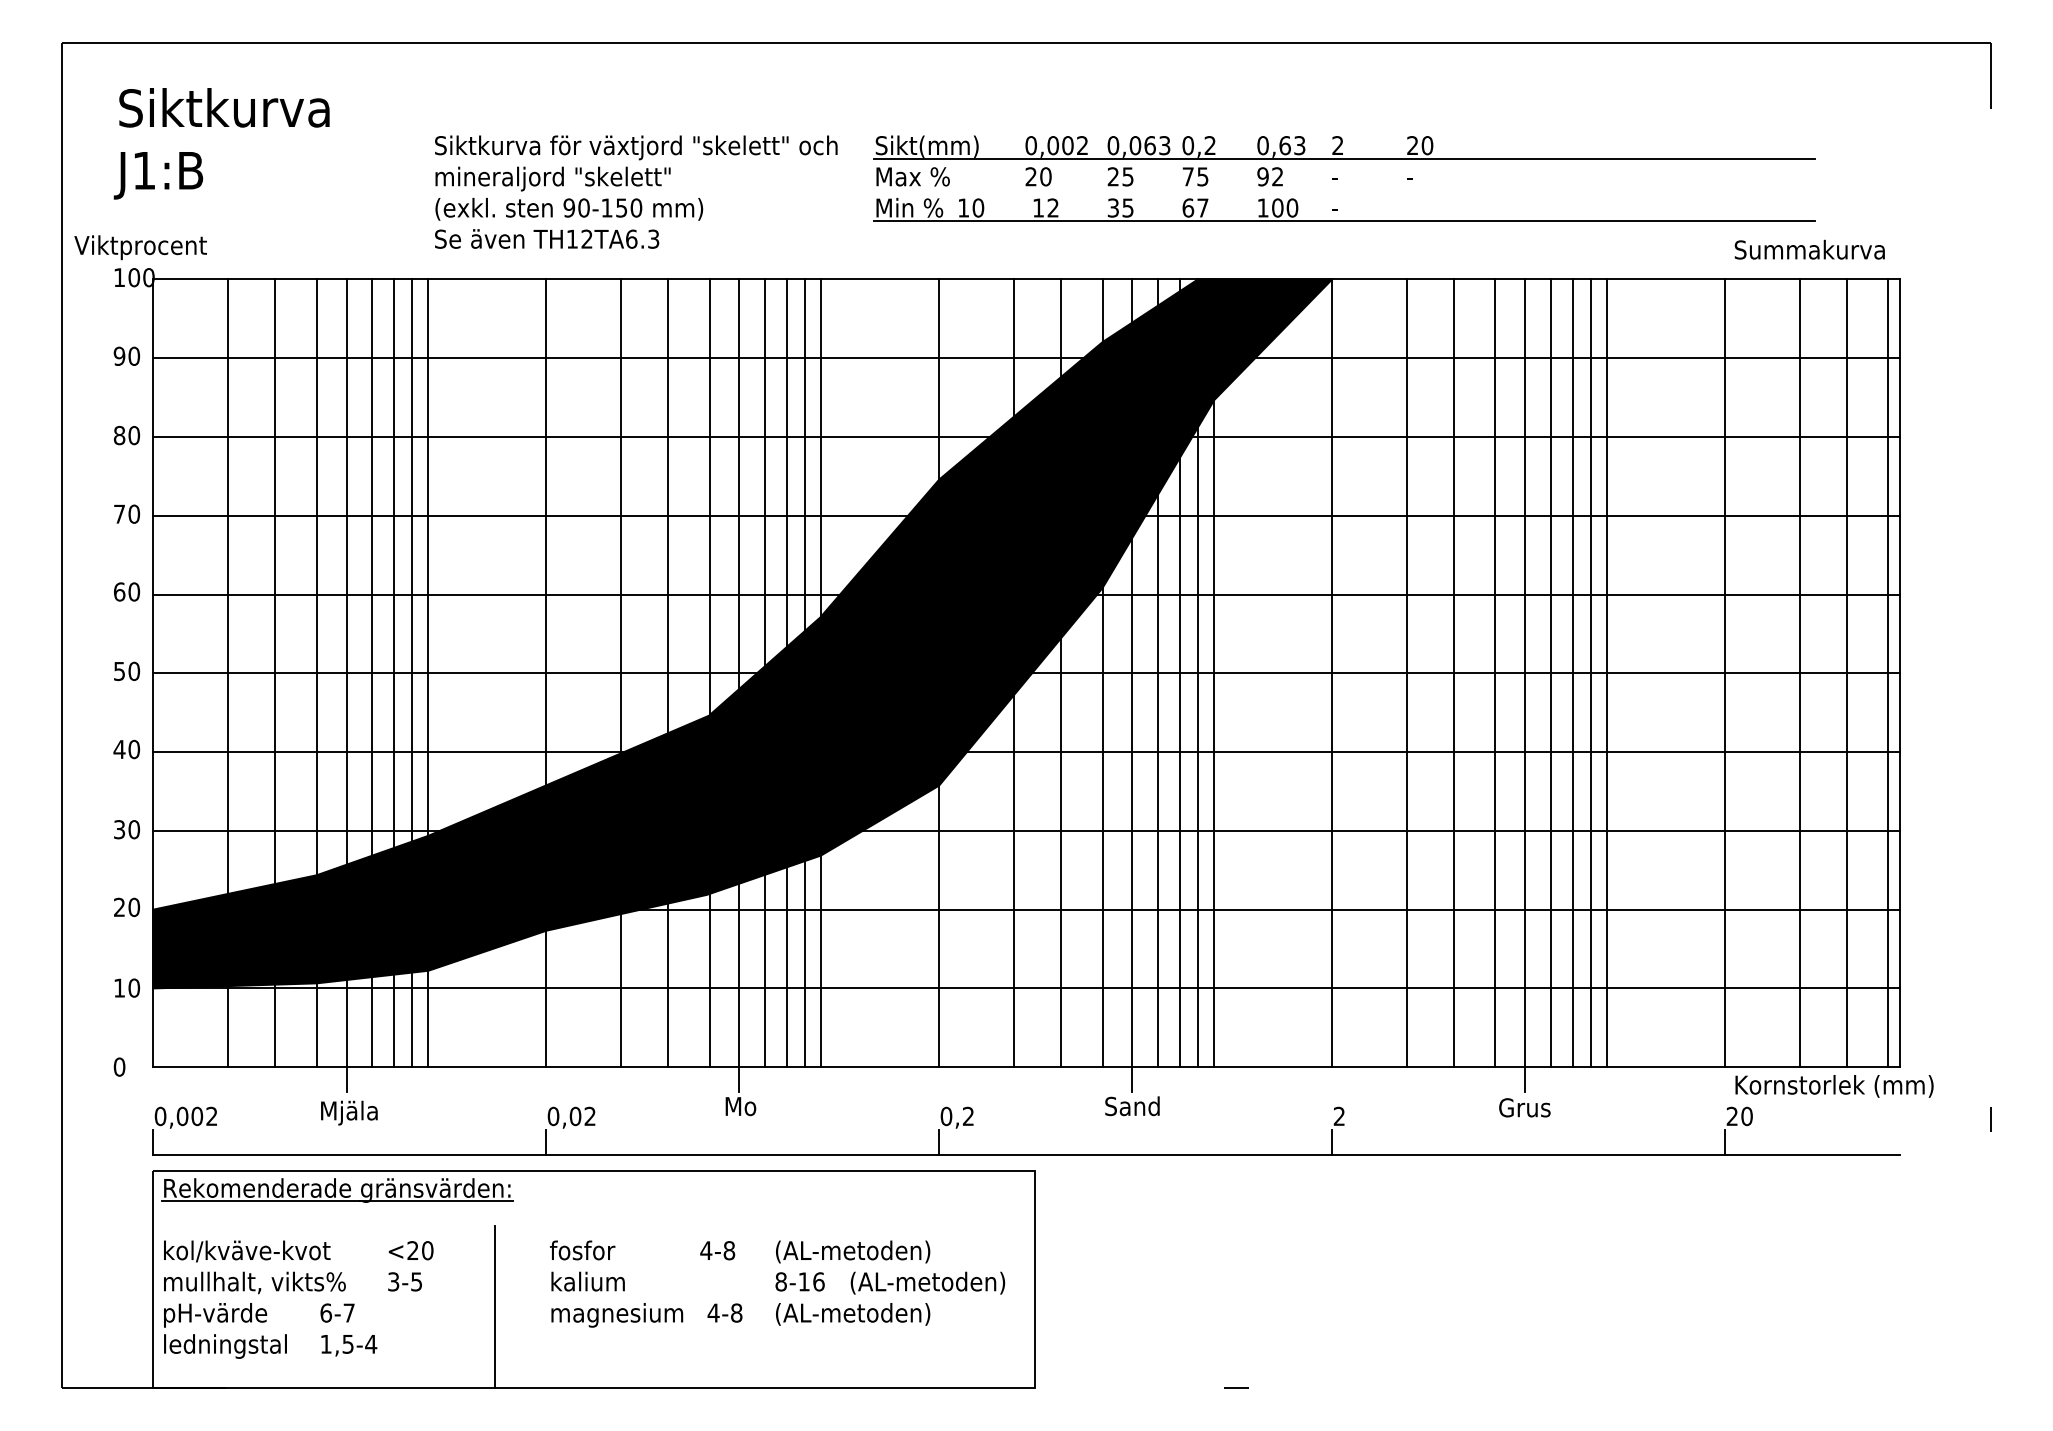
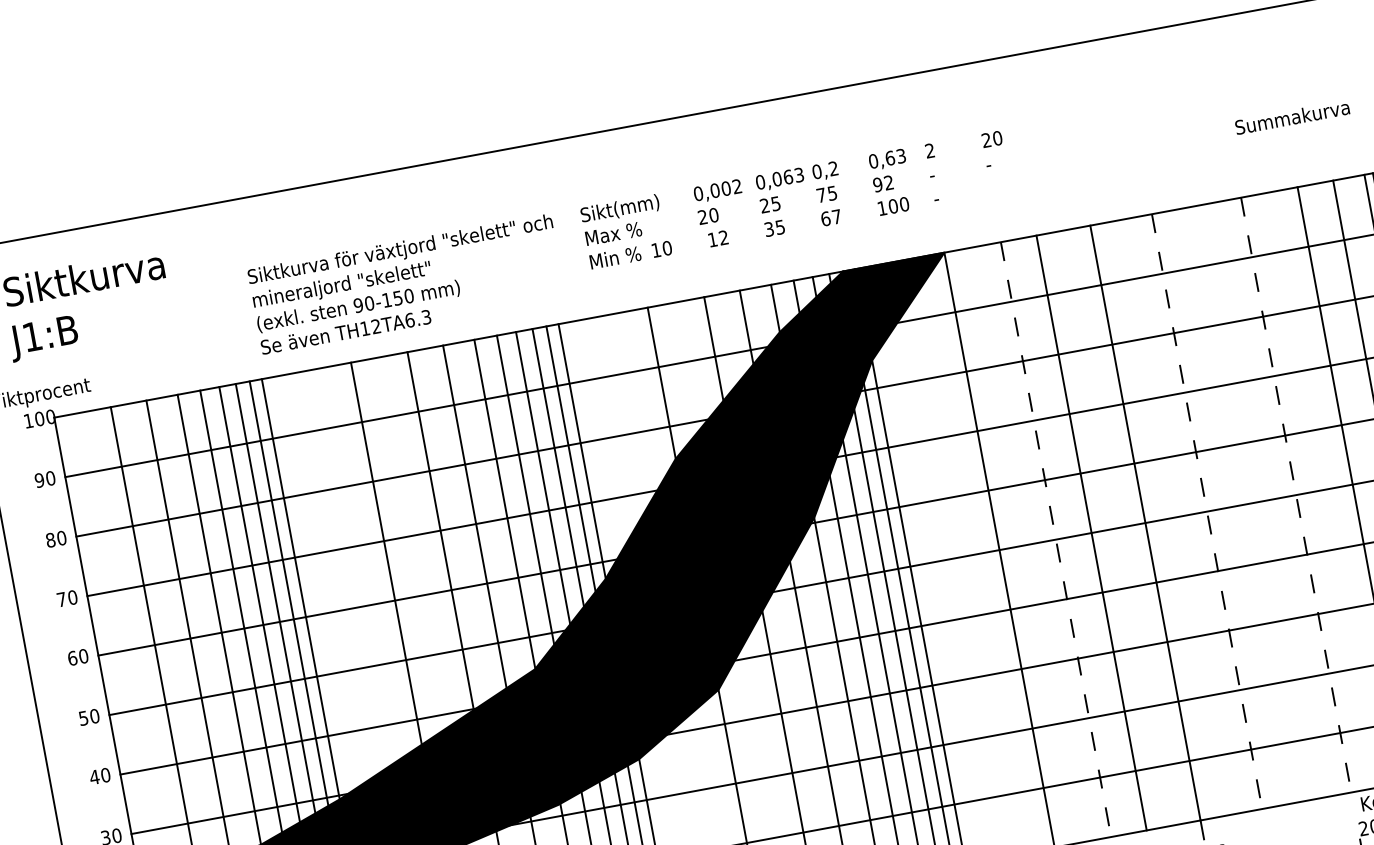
line: (1344, 159) -> (936, 160), removed
line: (1344, 221) -> (945, 207), removed
text: (1809, 249) -> (1292, 117), moved
line: (1406, 673) -> (1055, 539), solid -> dashed
line: (1495, 673) -> (1122, 527), removed
line: (1550, 673) -> (1164, 519), removed
line: (1572, 673) -> (1181, 516), removed
line: (1590, 673) -> (1194, 514), removed
line: (1607, 673) -> (1207, 511), solid -> dashed
line: (1725, 673) -> (1296, 495), solid -> dashed

